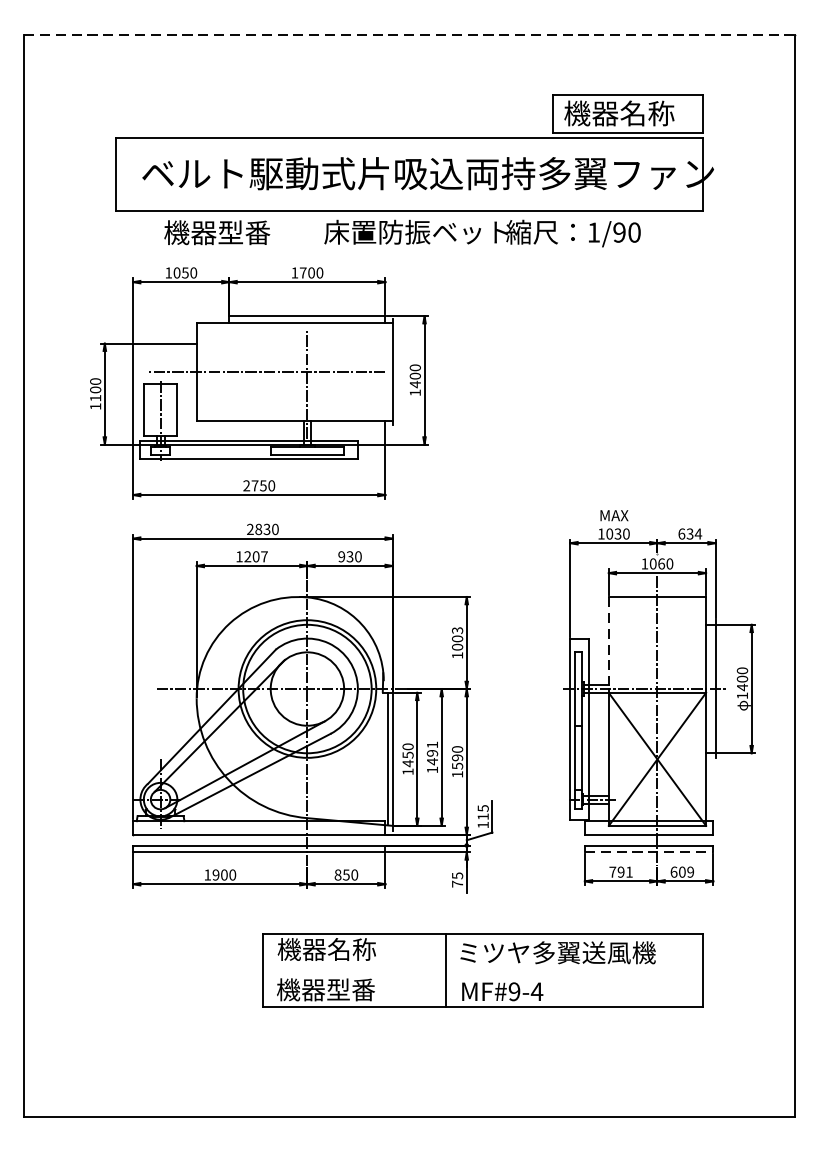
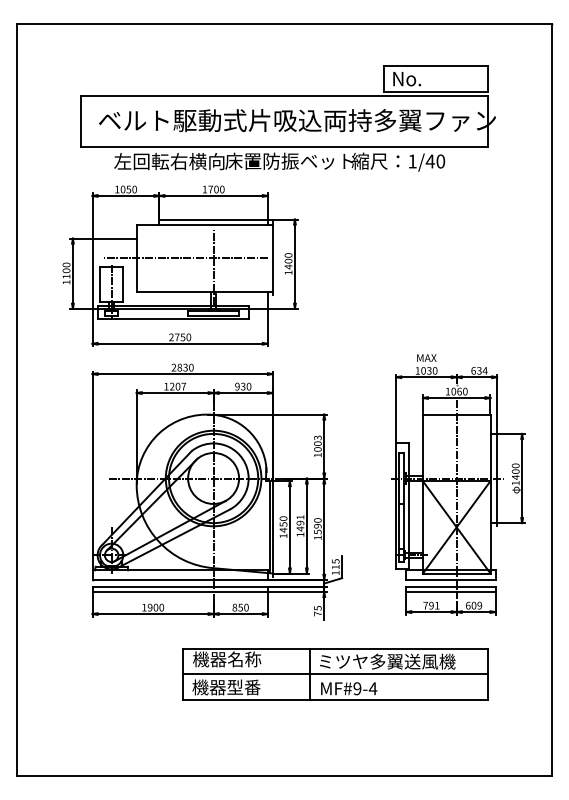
line: (409, 35) -> (284, 24), dashed -> solid
text: (619, 113) -> (430, 78), 機器名称 -> No.
text: (243, 232) -> (169, 161), 機器型番 -> 左回転右横向
text: (618, 232) -> (429, 161), 1/90 -> 1/40
line: (608, 642) -> (422, 446), dashed -> solid
line: (648, 851) -> (450, 591), dashed -> solid
line: (482, 971) -> (335, 674), added

